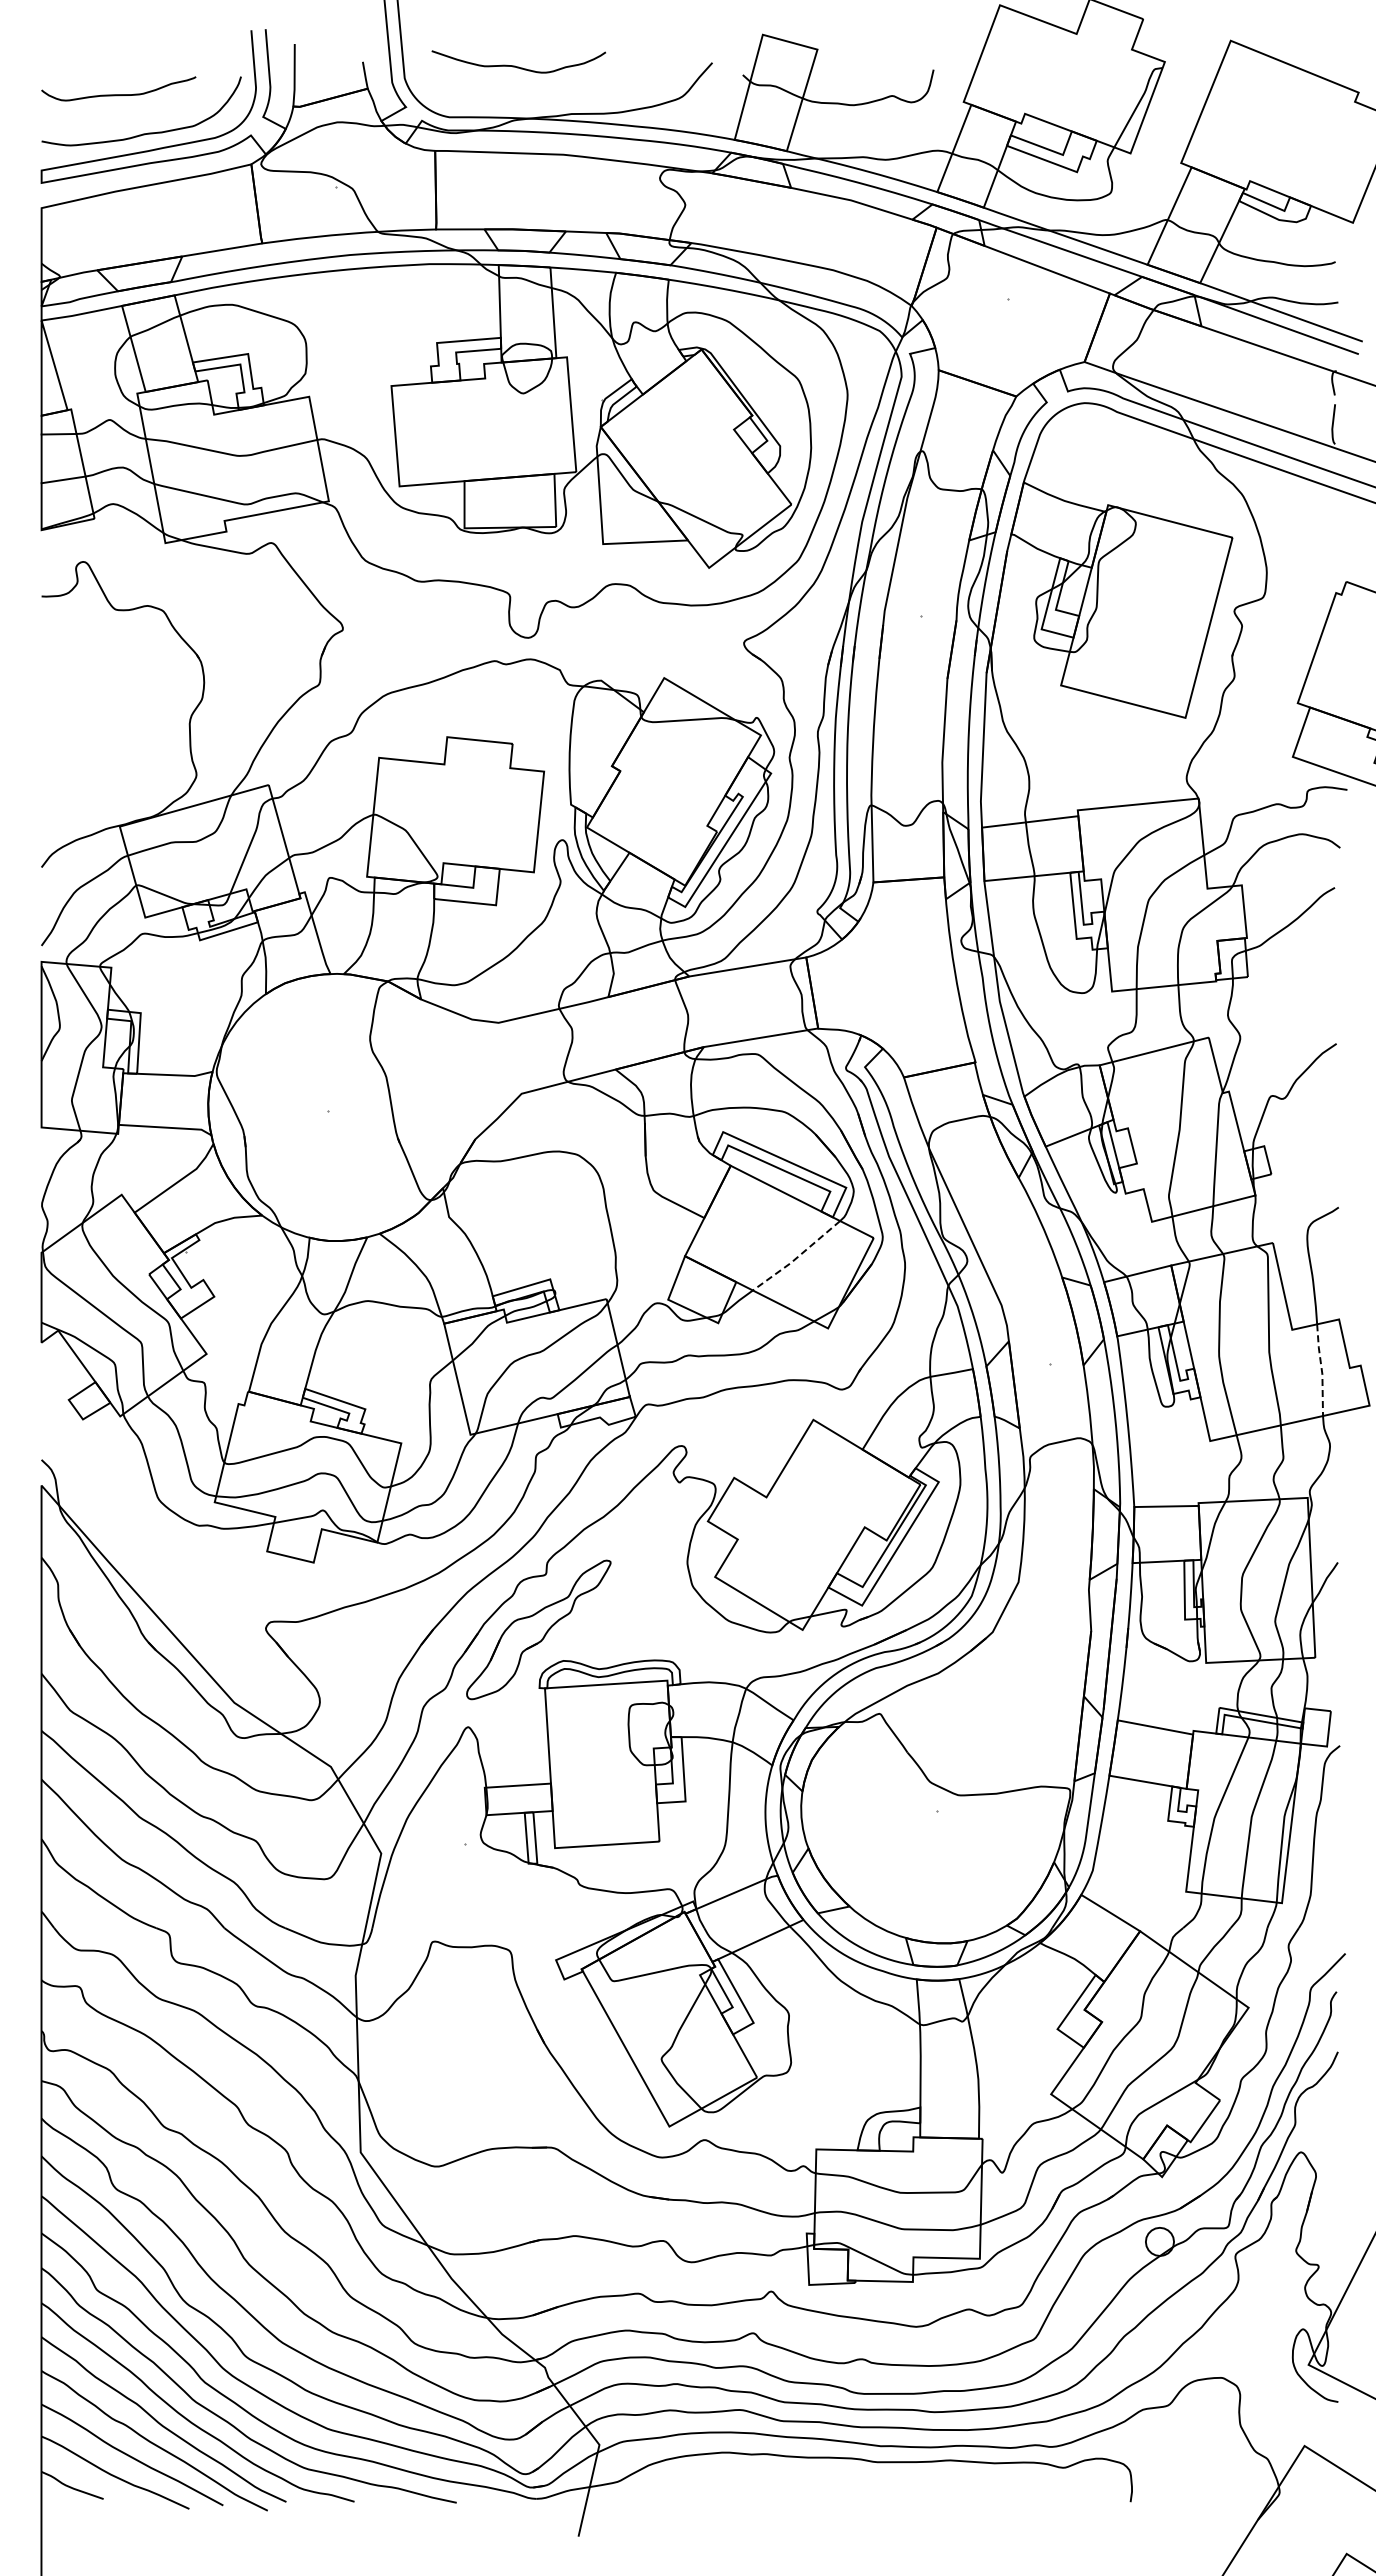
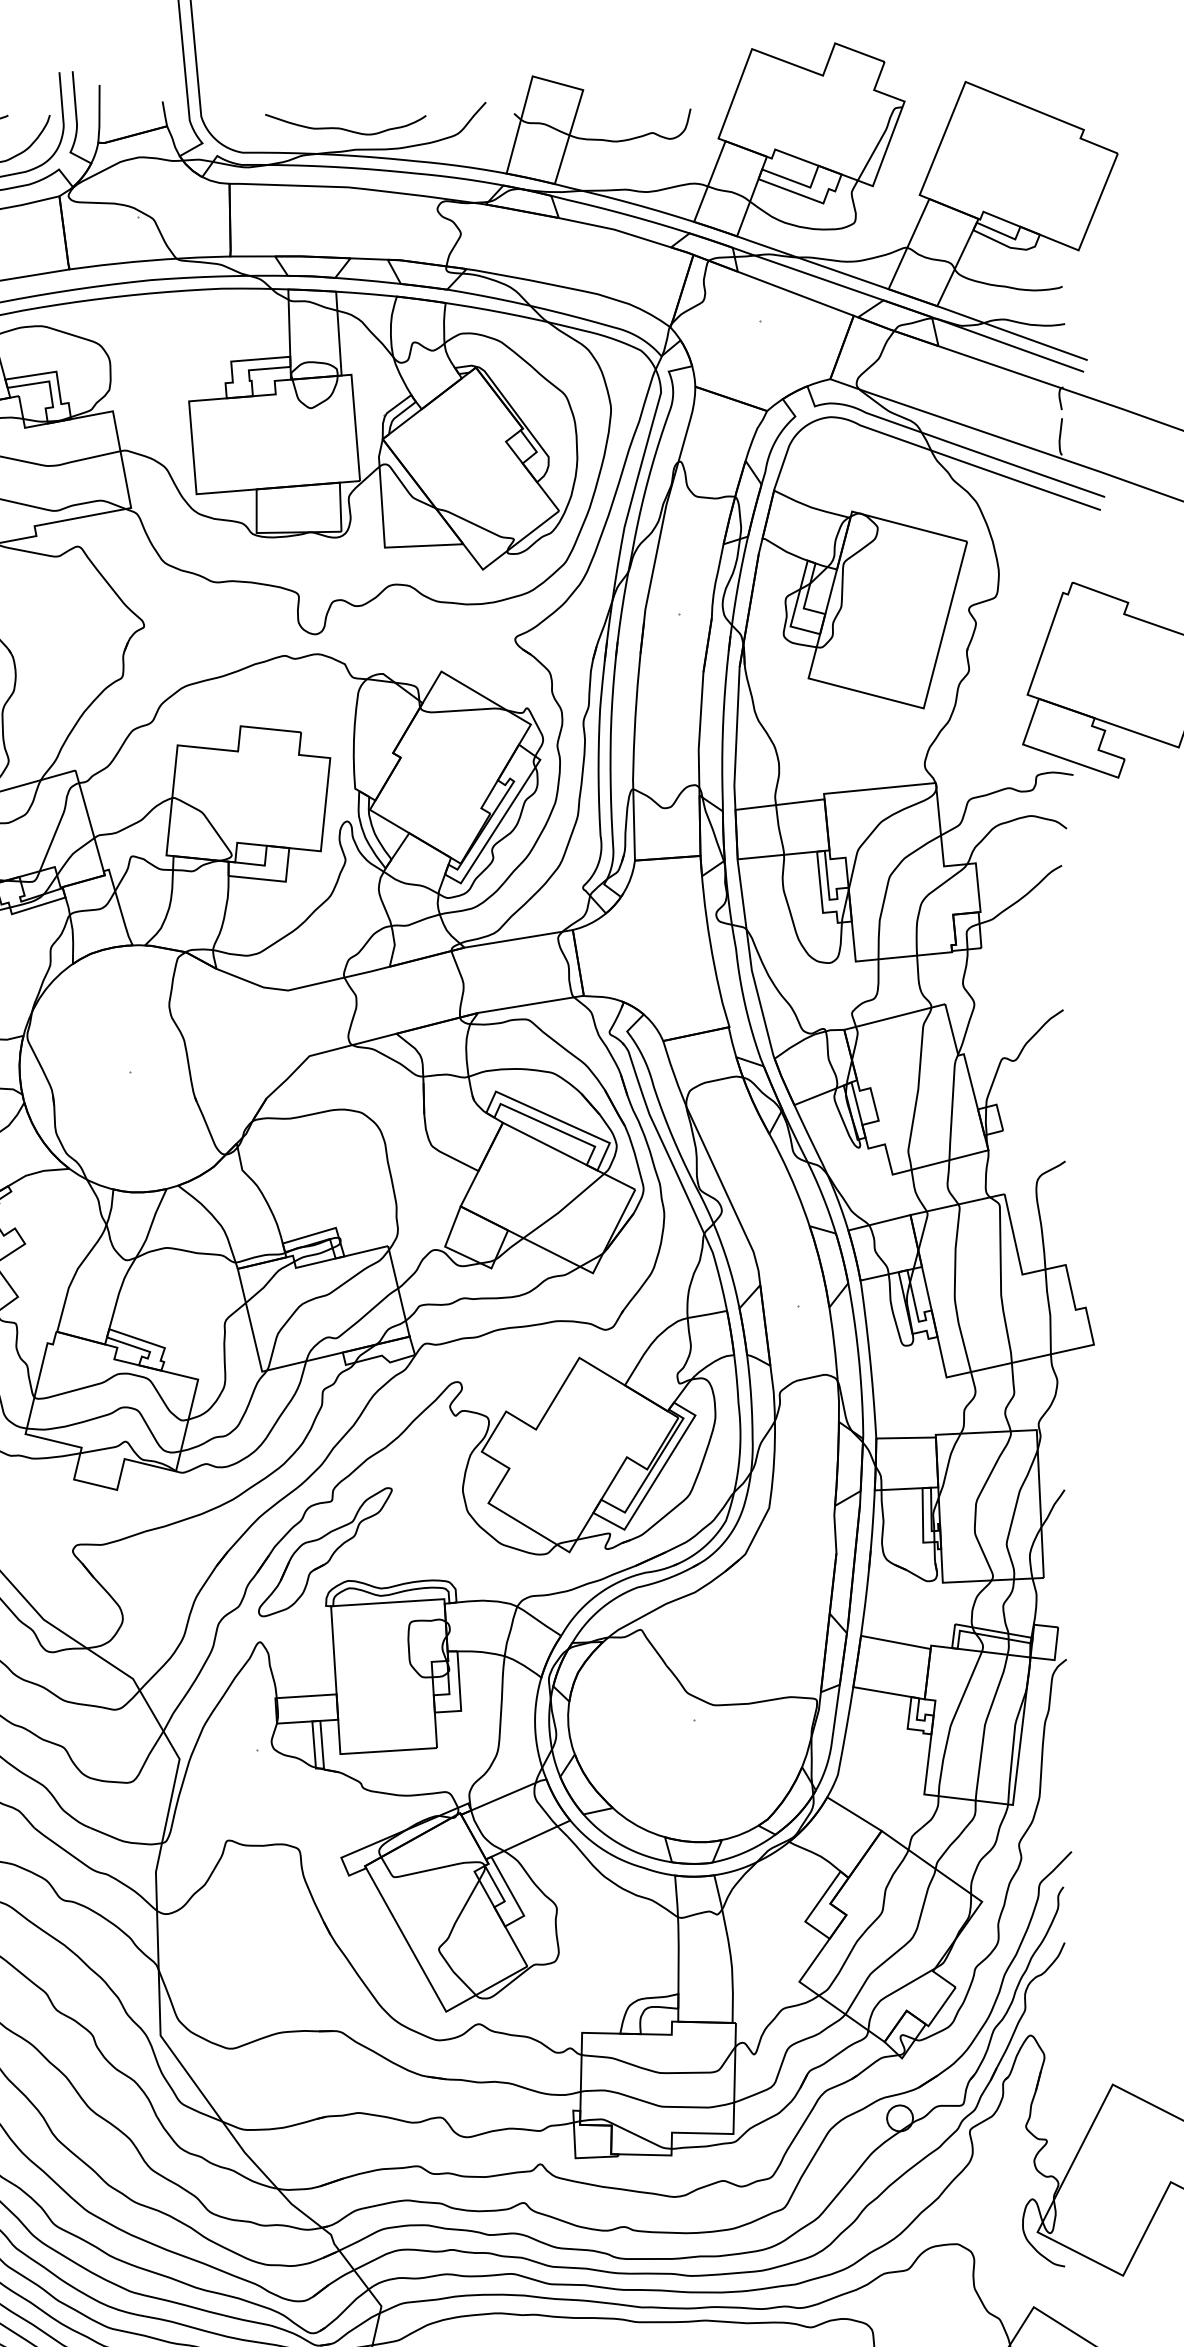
curve: (515, 65) -> (342, 127), moved
line: (796, 1257) -> (563, 1207), dashed -> solid
line: (1321, 1370) -> (1049, 1312), dashed -> solid

